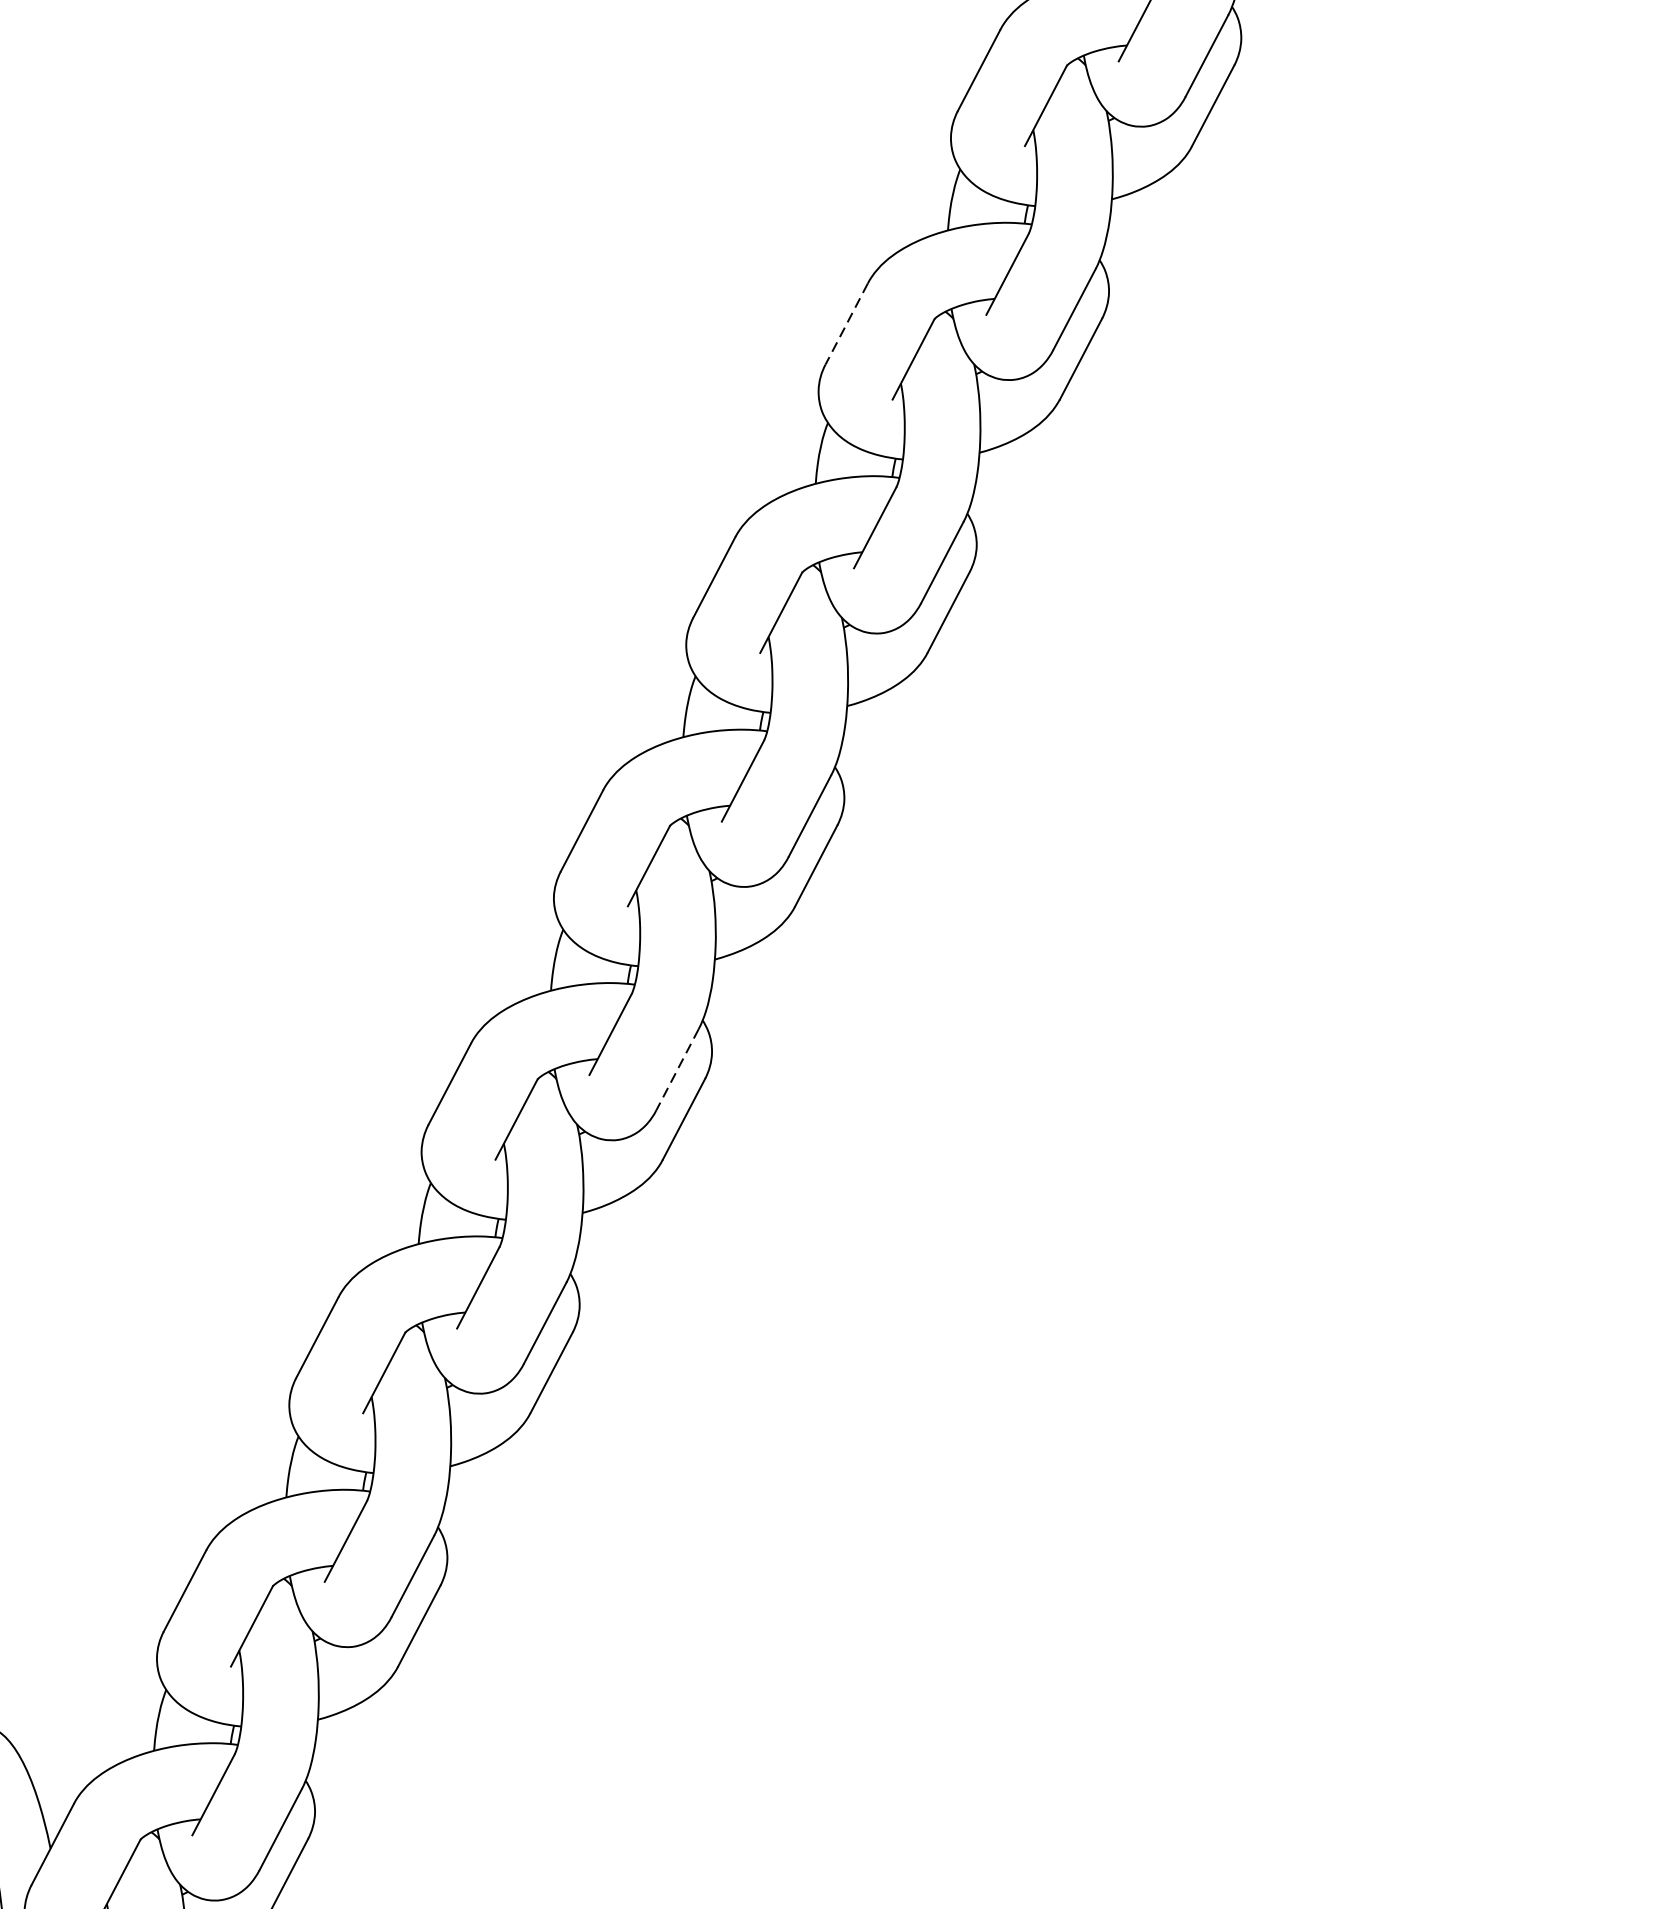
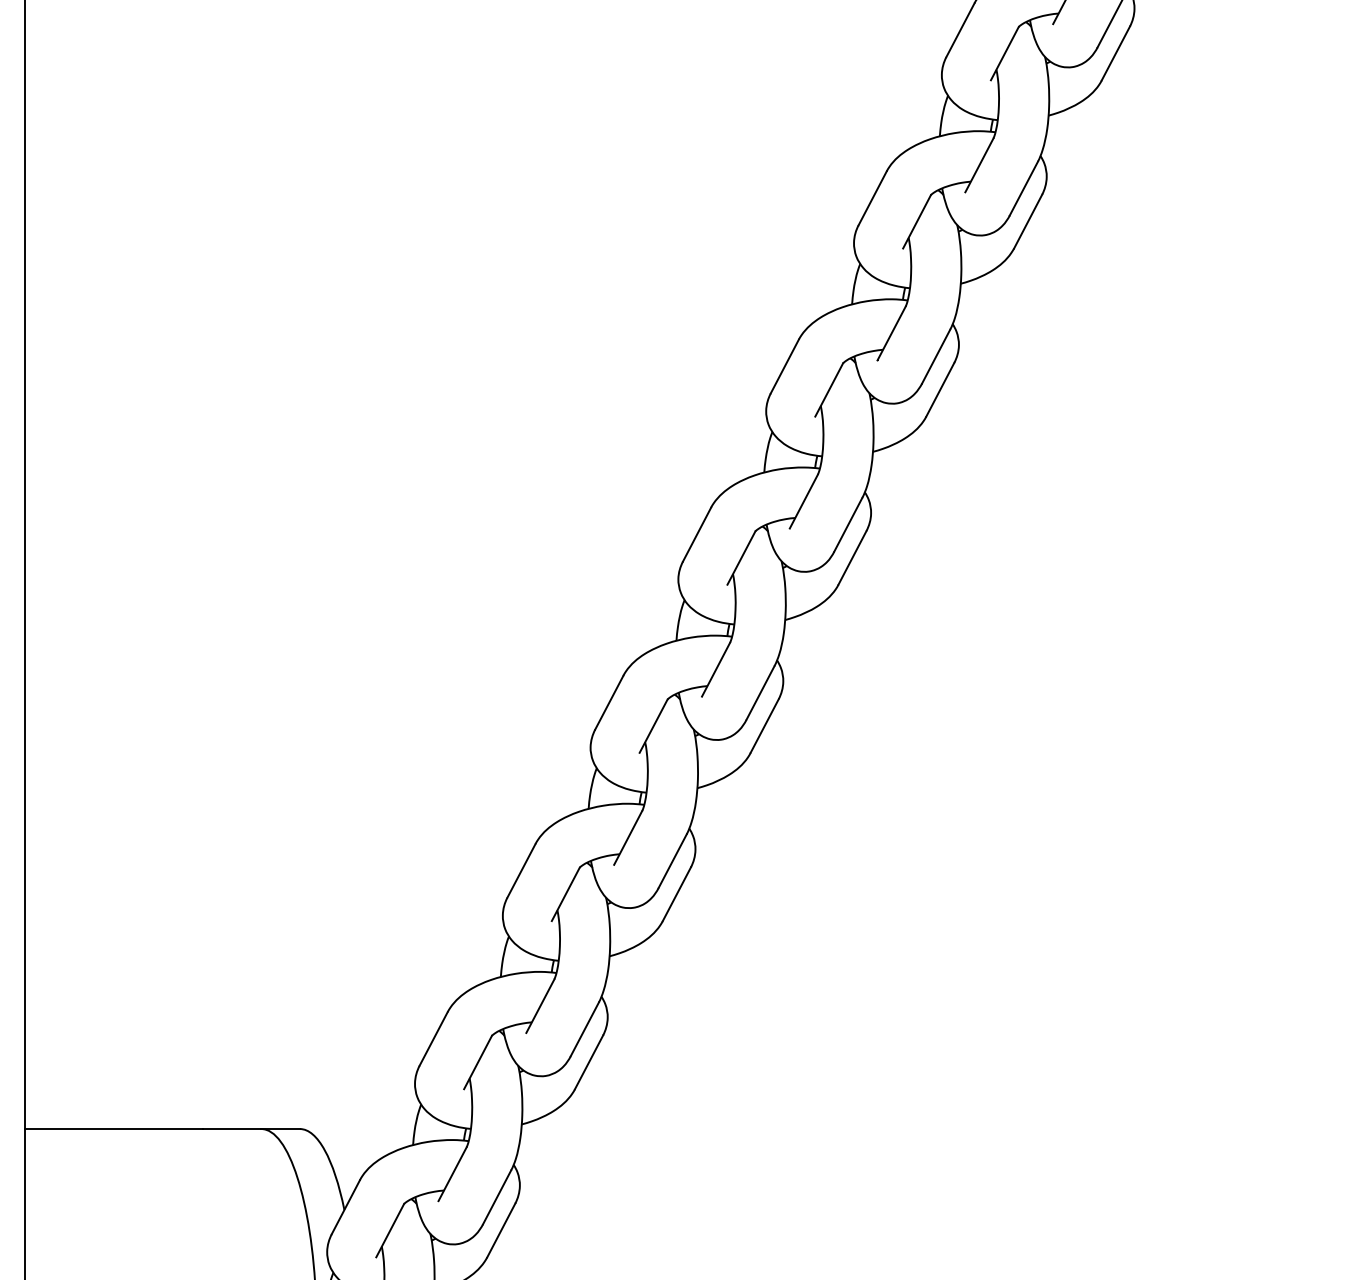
line: (846, 324) -> (872, 198), dashed -> solid
line: (677, 1070) -> (760, 693), dashed -> solid

